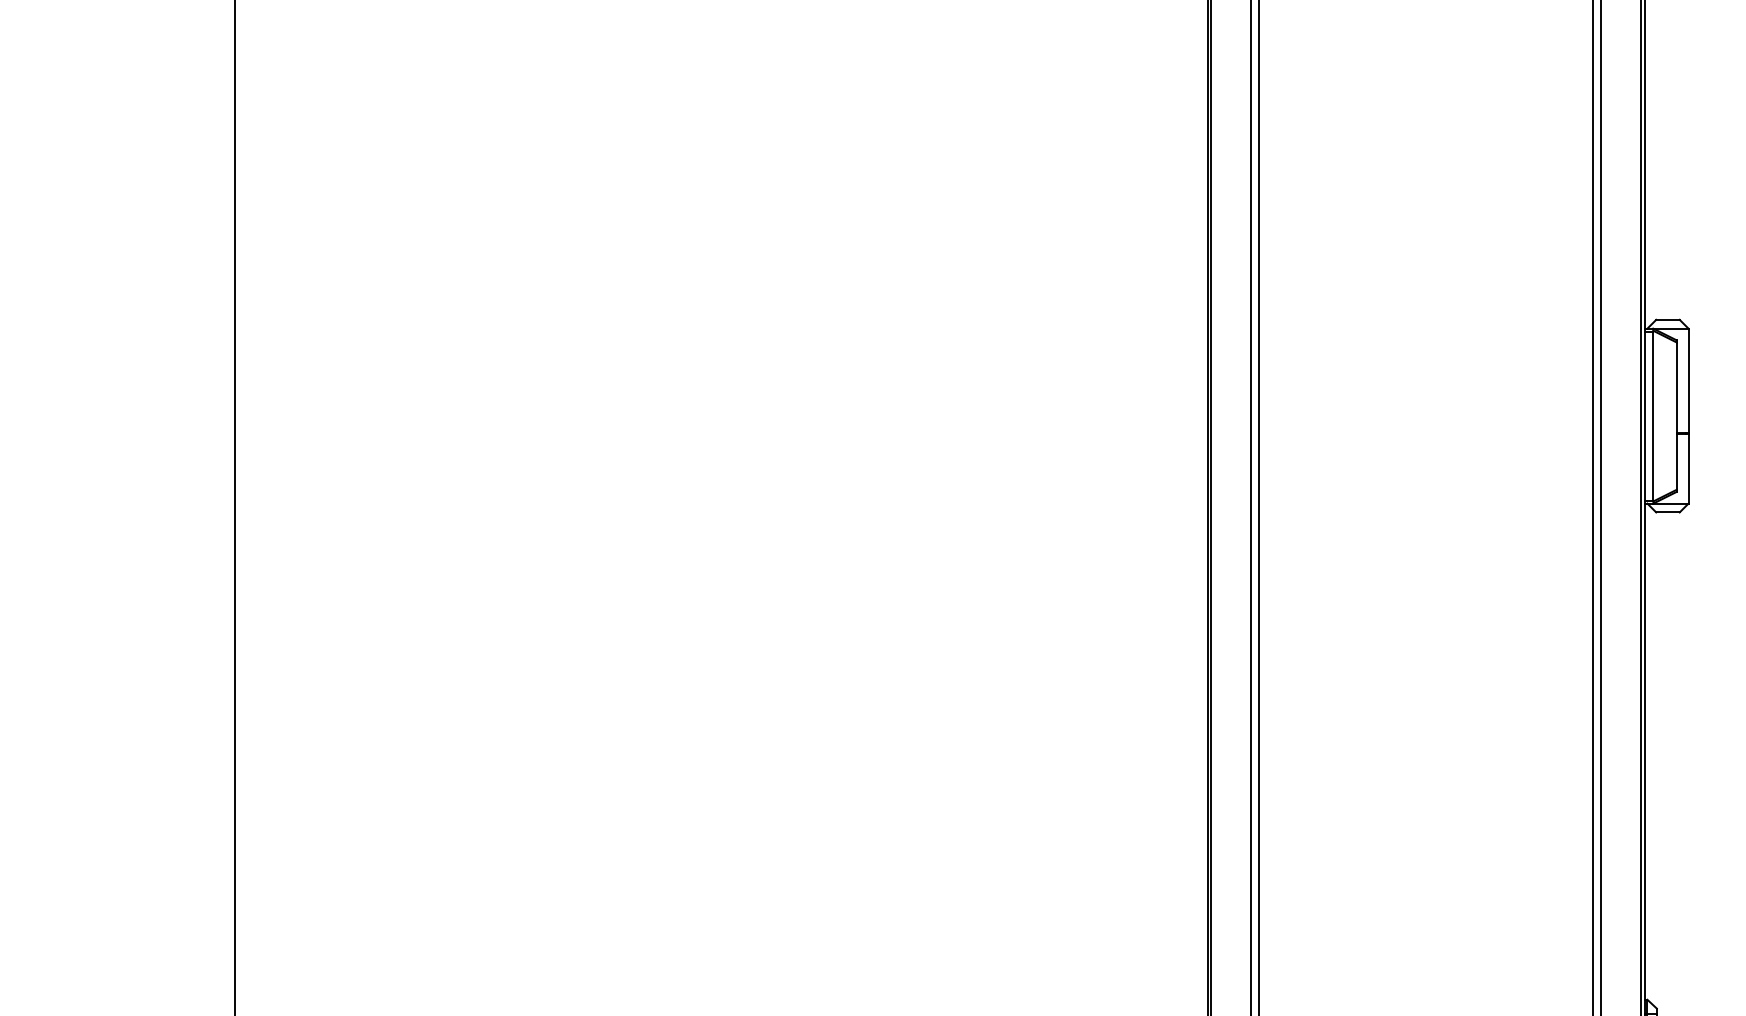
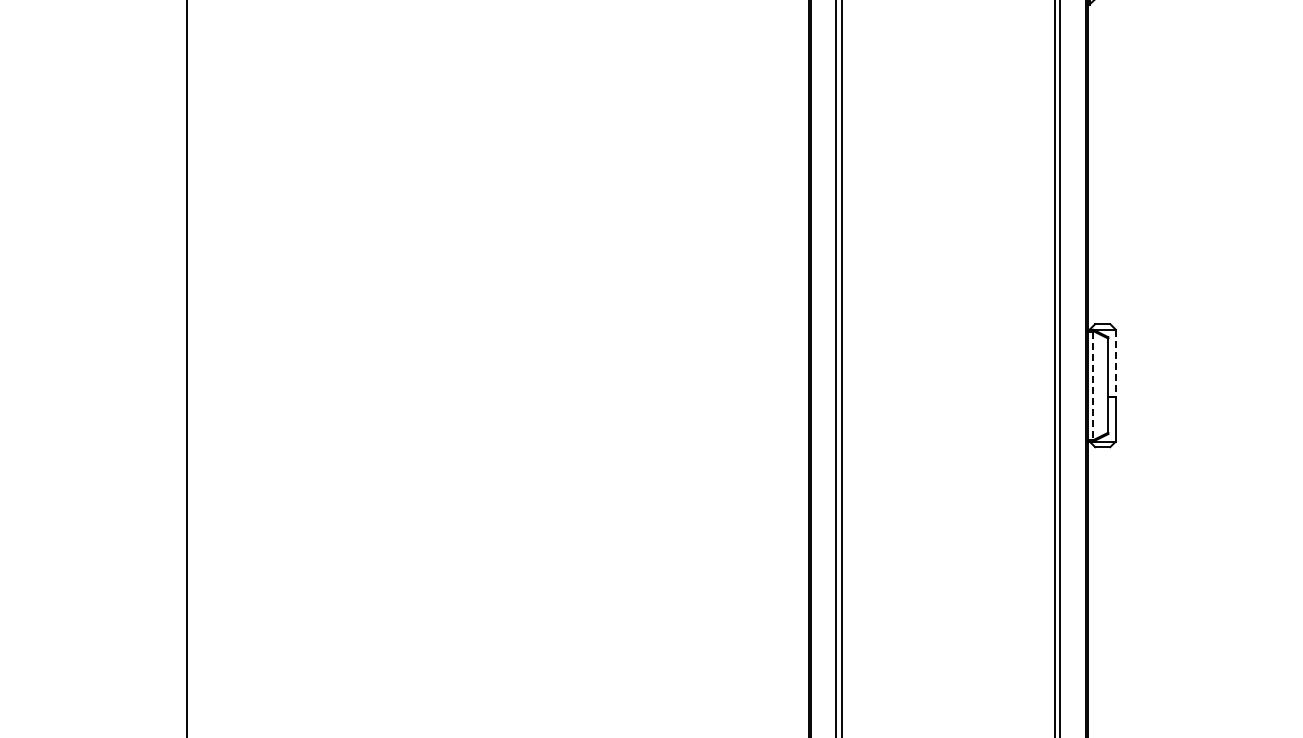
line: (1687, 381) -> (1115, 363), solid -> dashed
line: (1653, 417) -> (1093, 386), solid -> dashed

